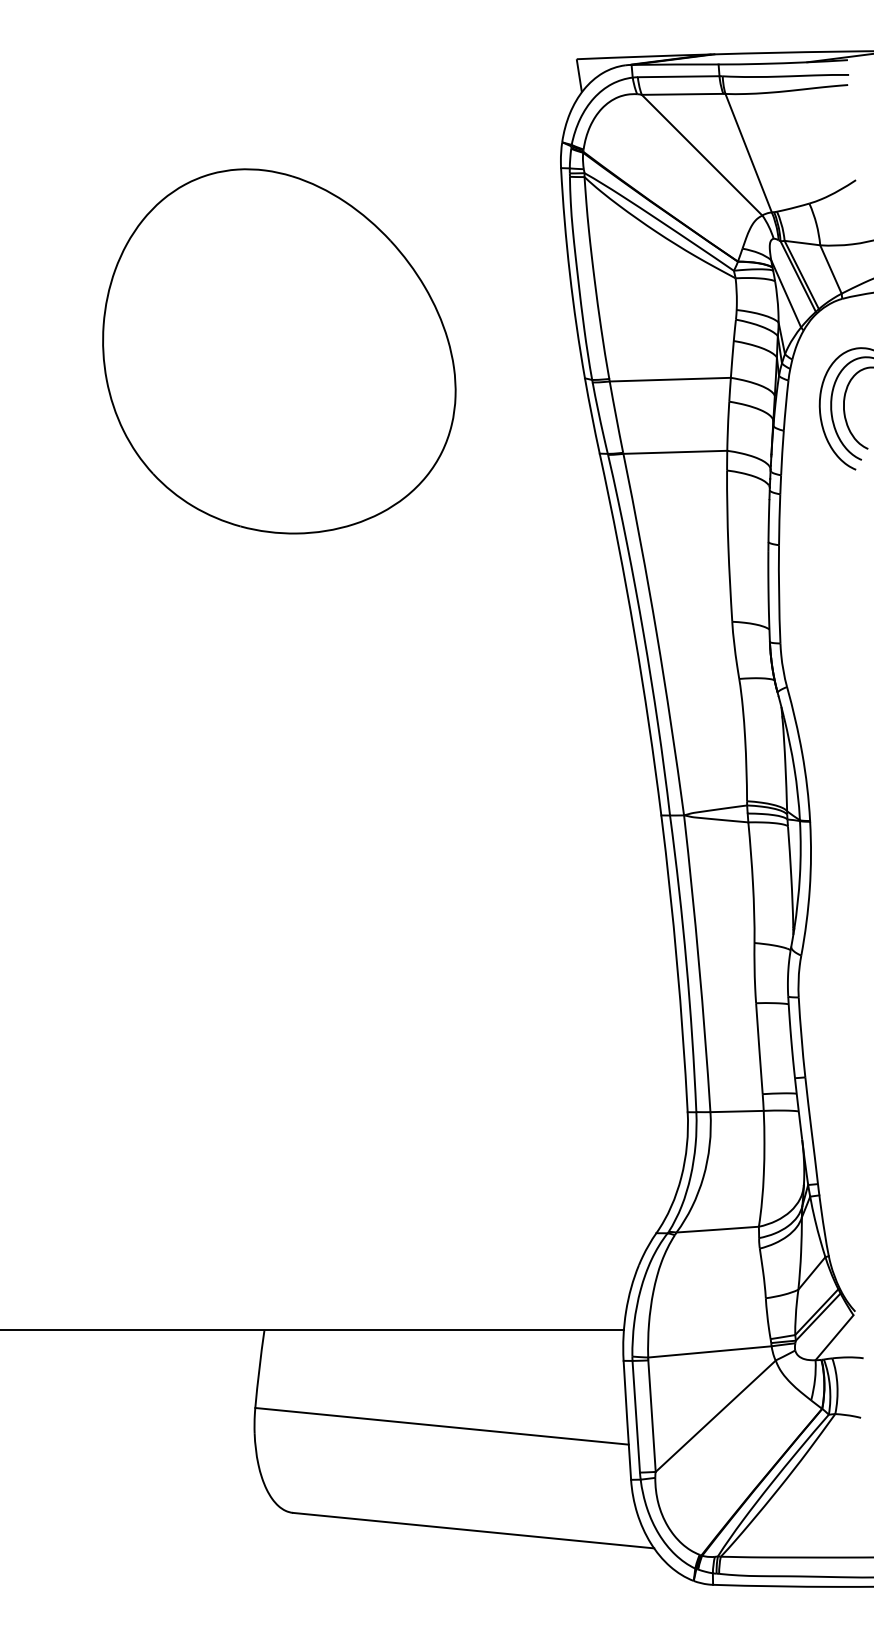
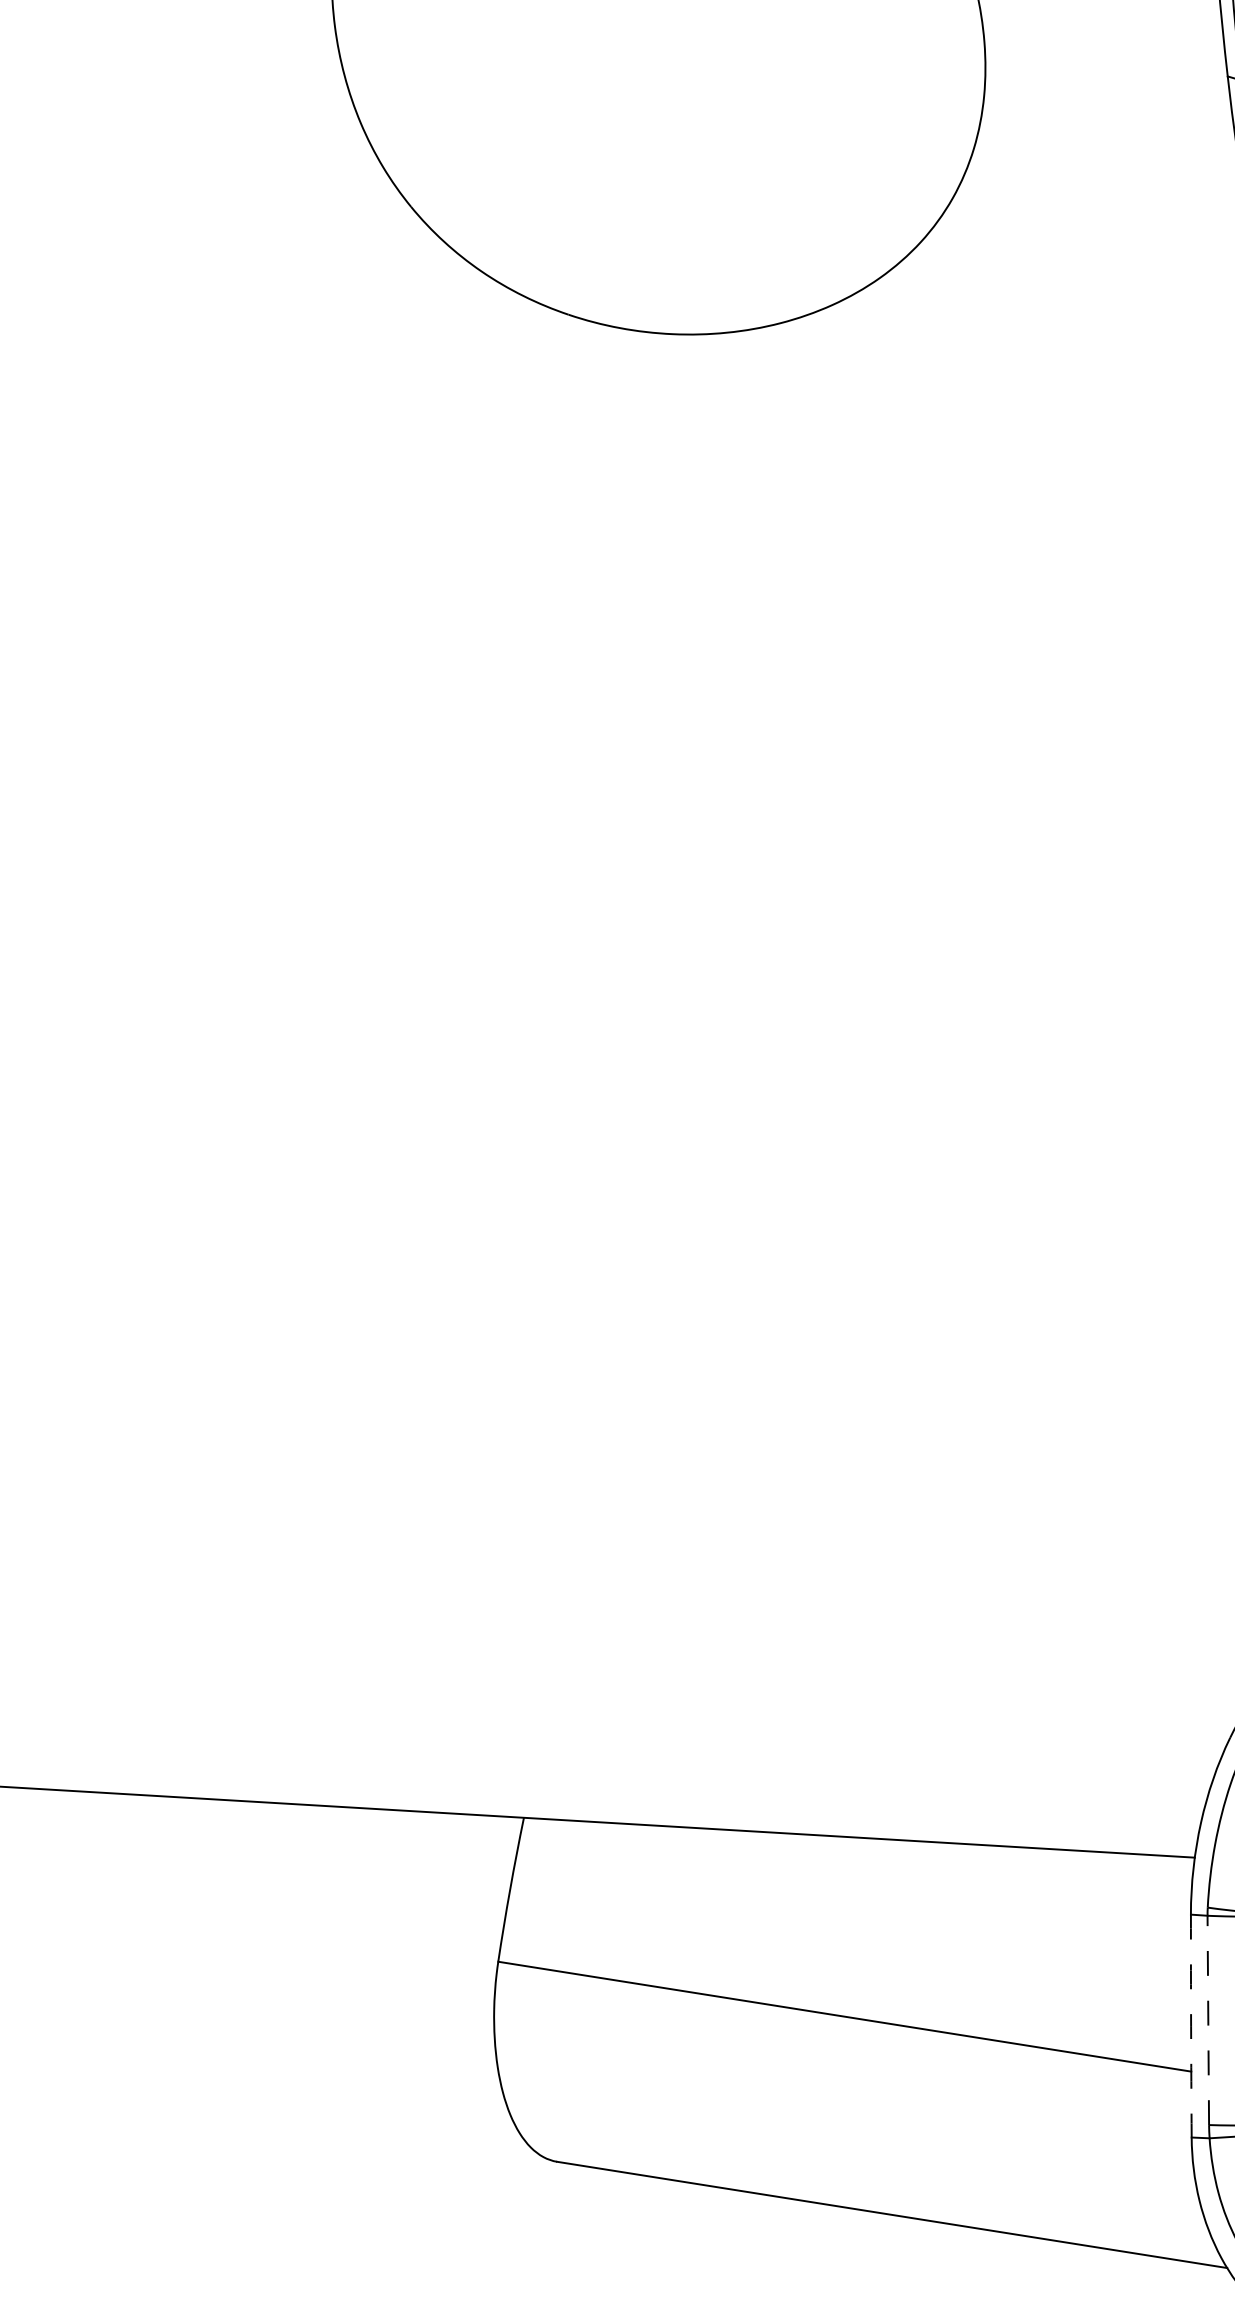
line: (636, 1416) -> (1208, 2019), solid -> dashed
arc: (627, 1420) -> (1191, 2026), solid -> dashed

